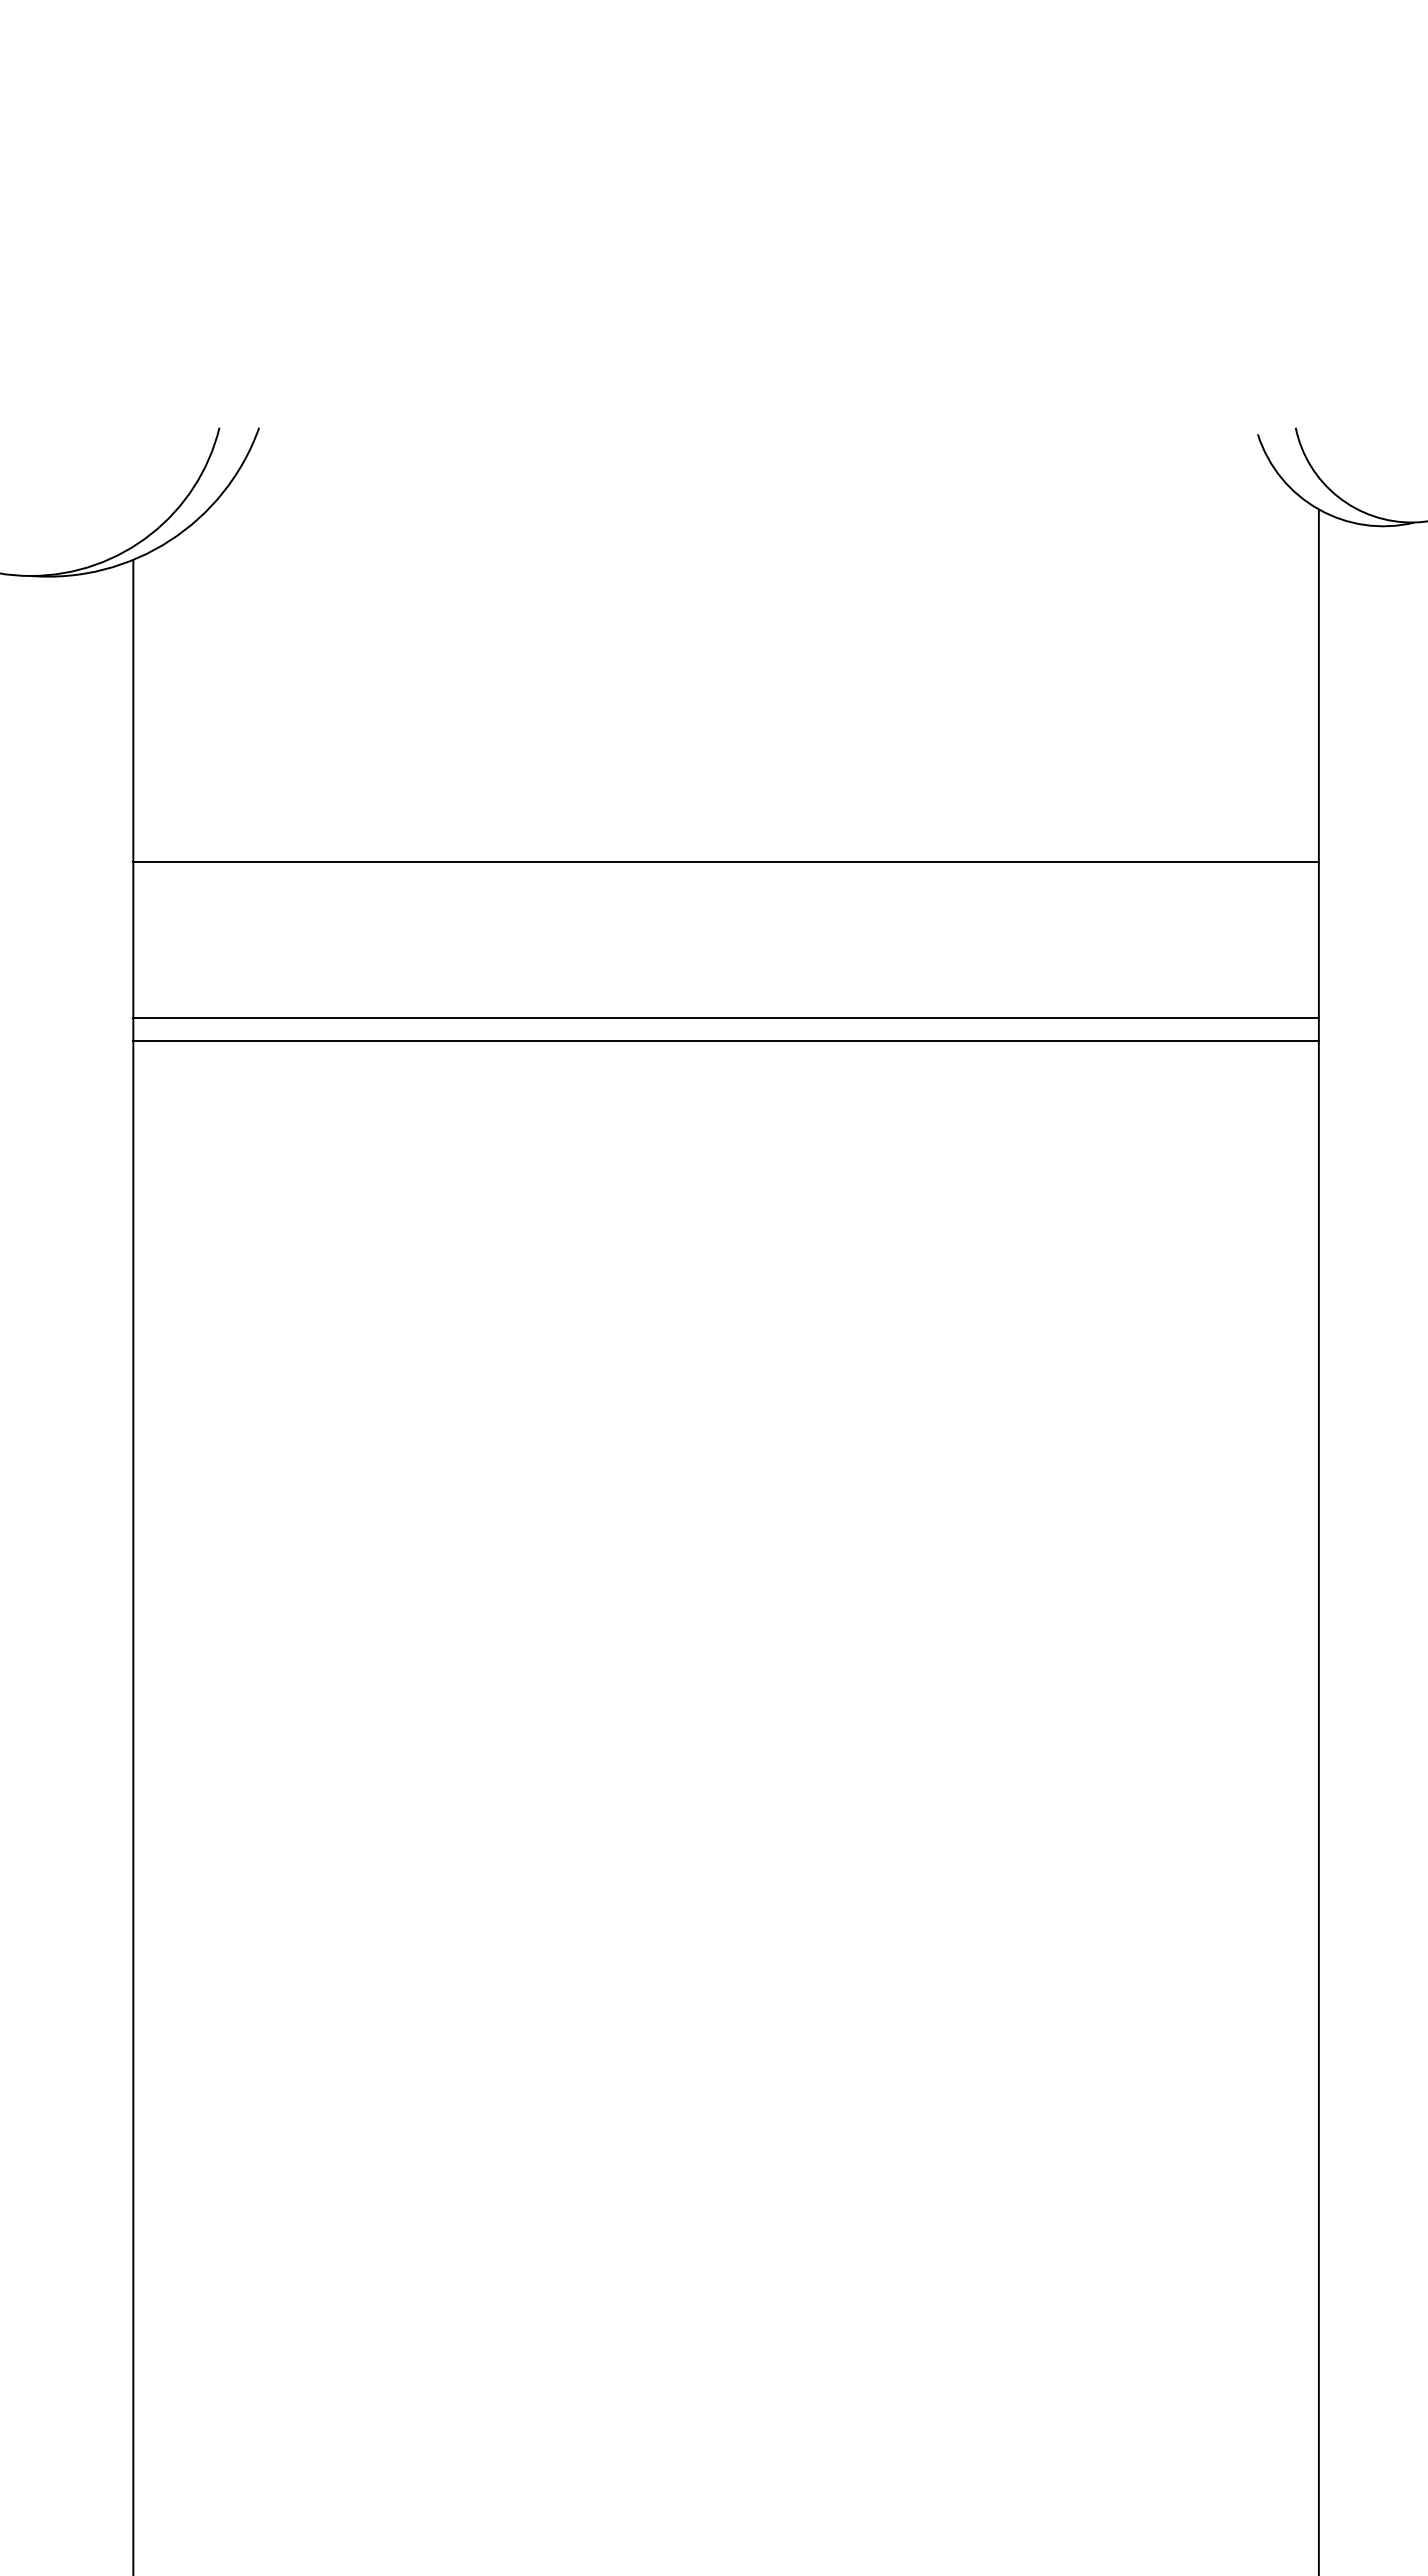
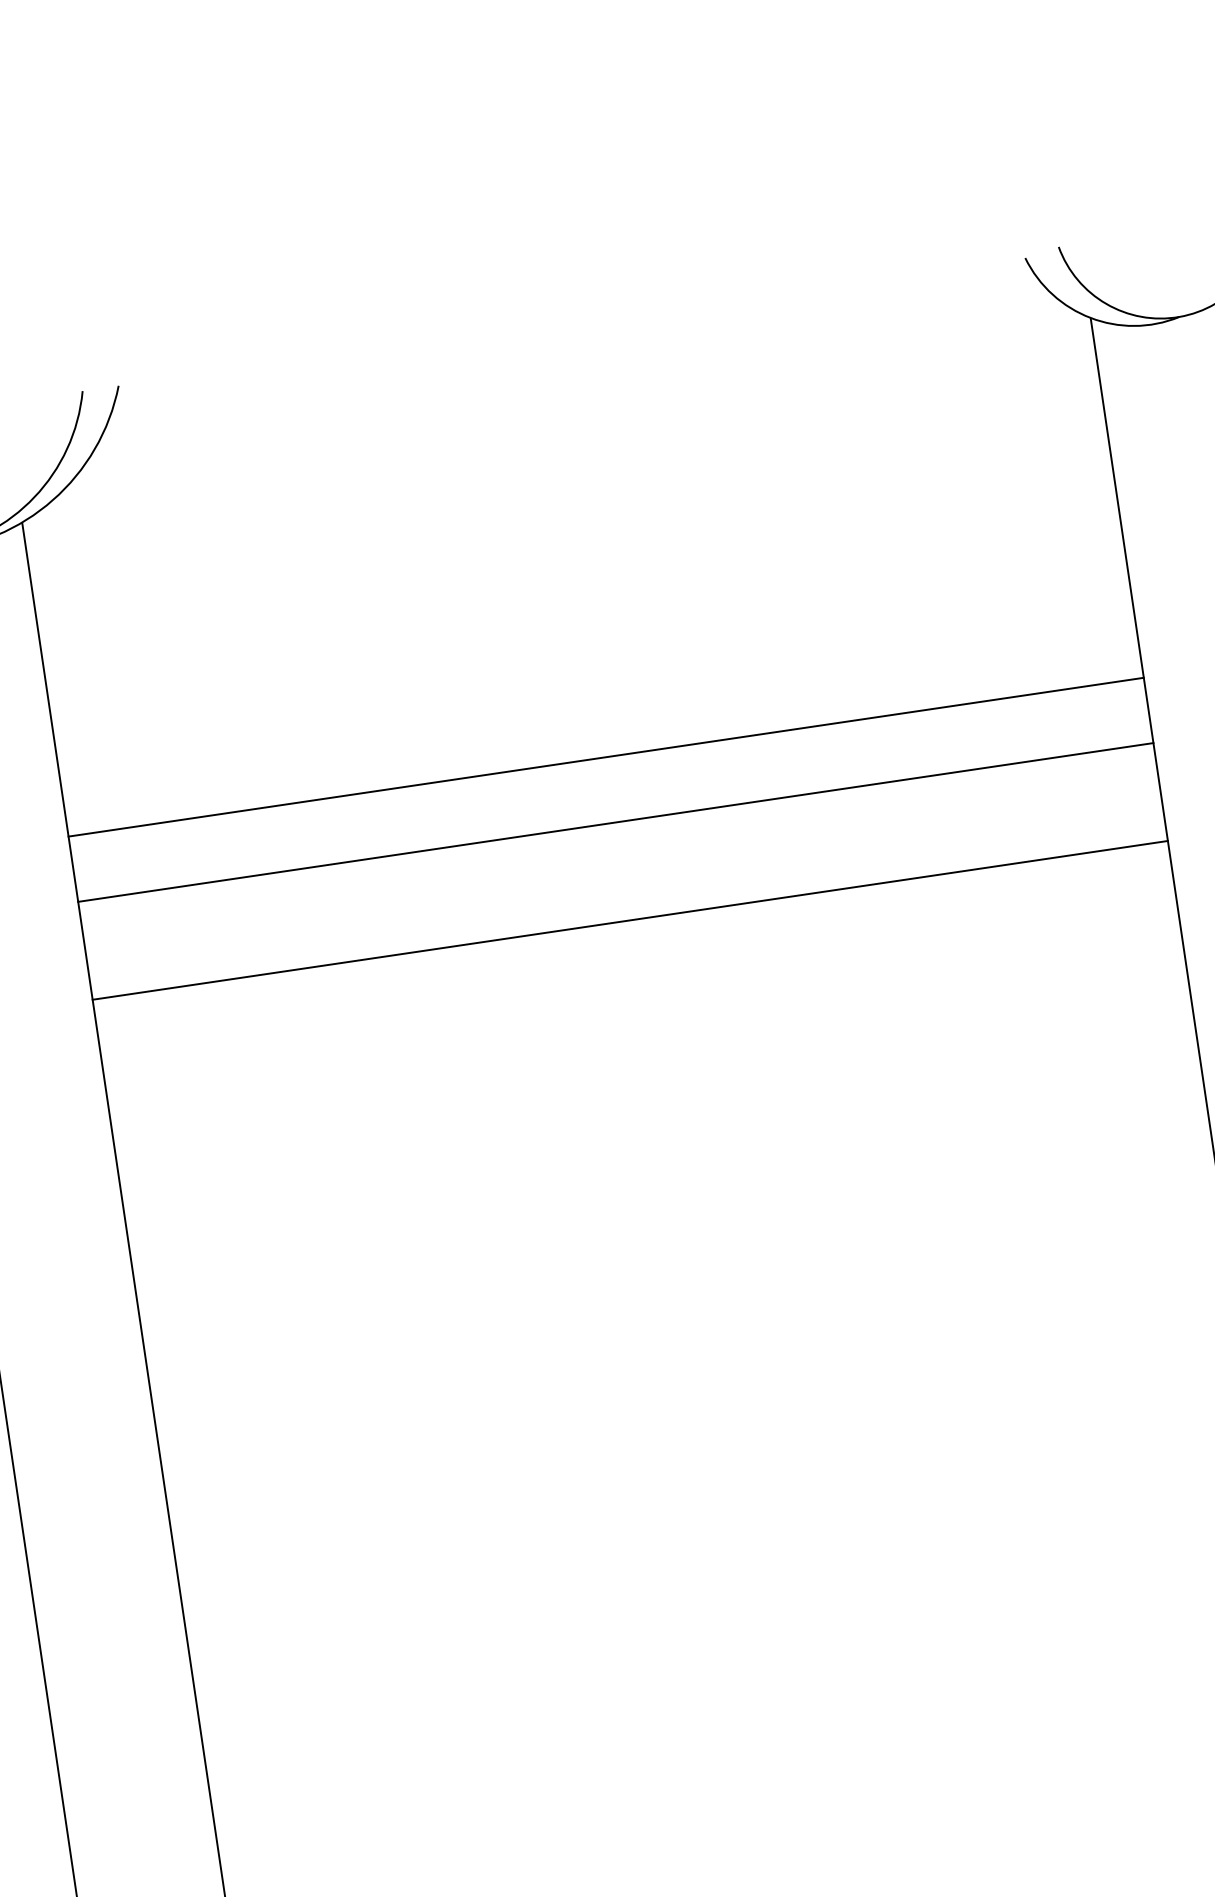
line: (725, 862) -> (605, 757), moved
line: (725, 1018) -> (629, 920), moved
line: (725, 1041) -> (615, 822), moved

